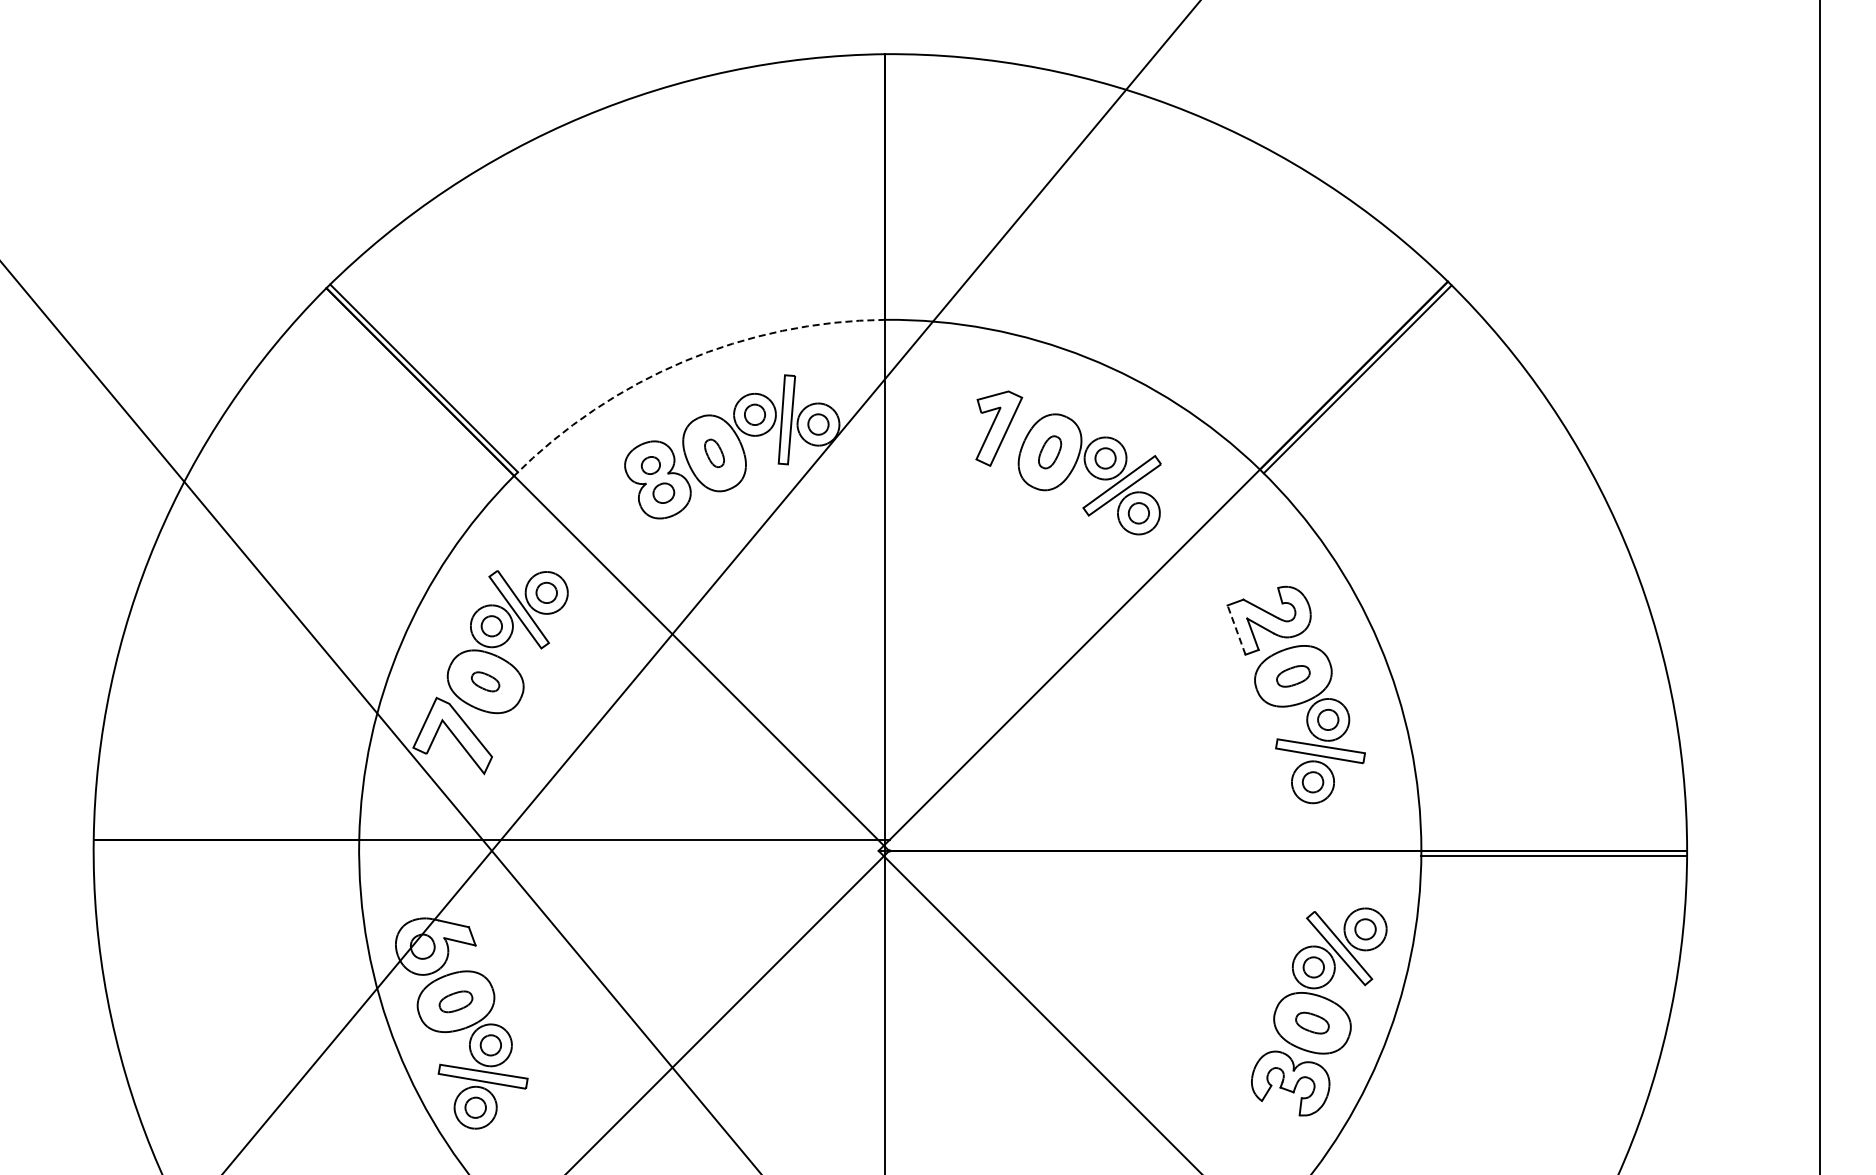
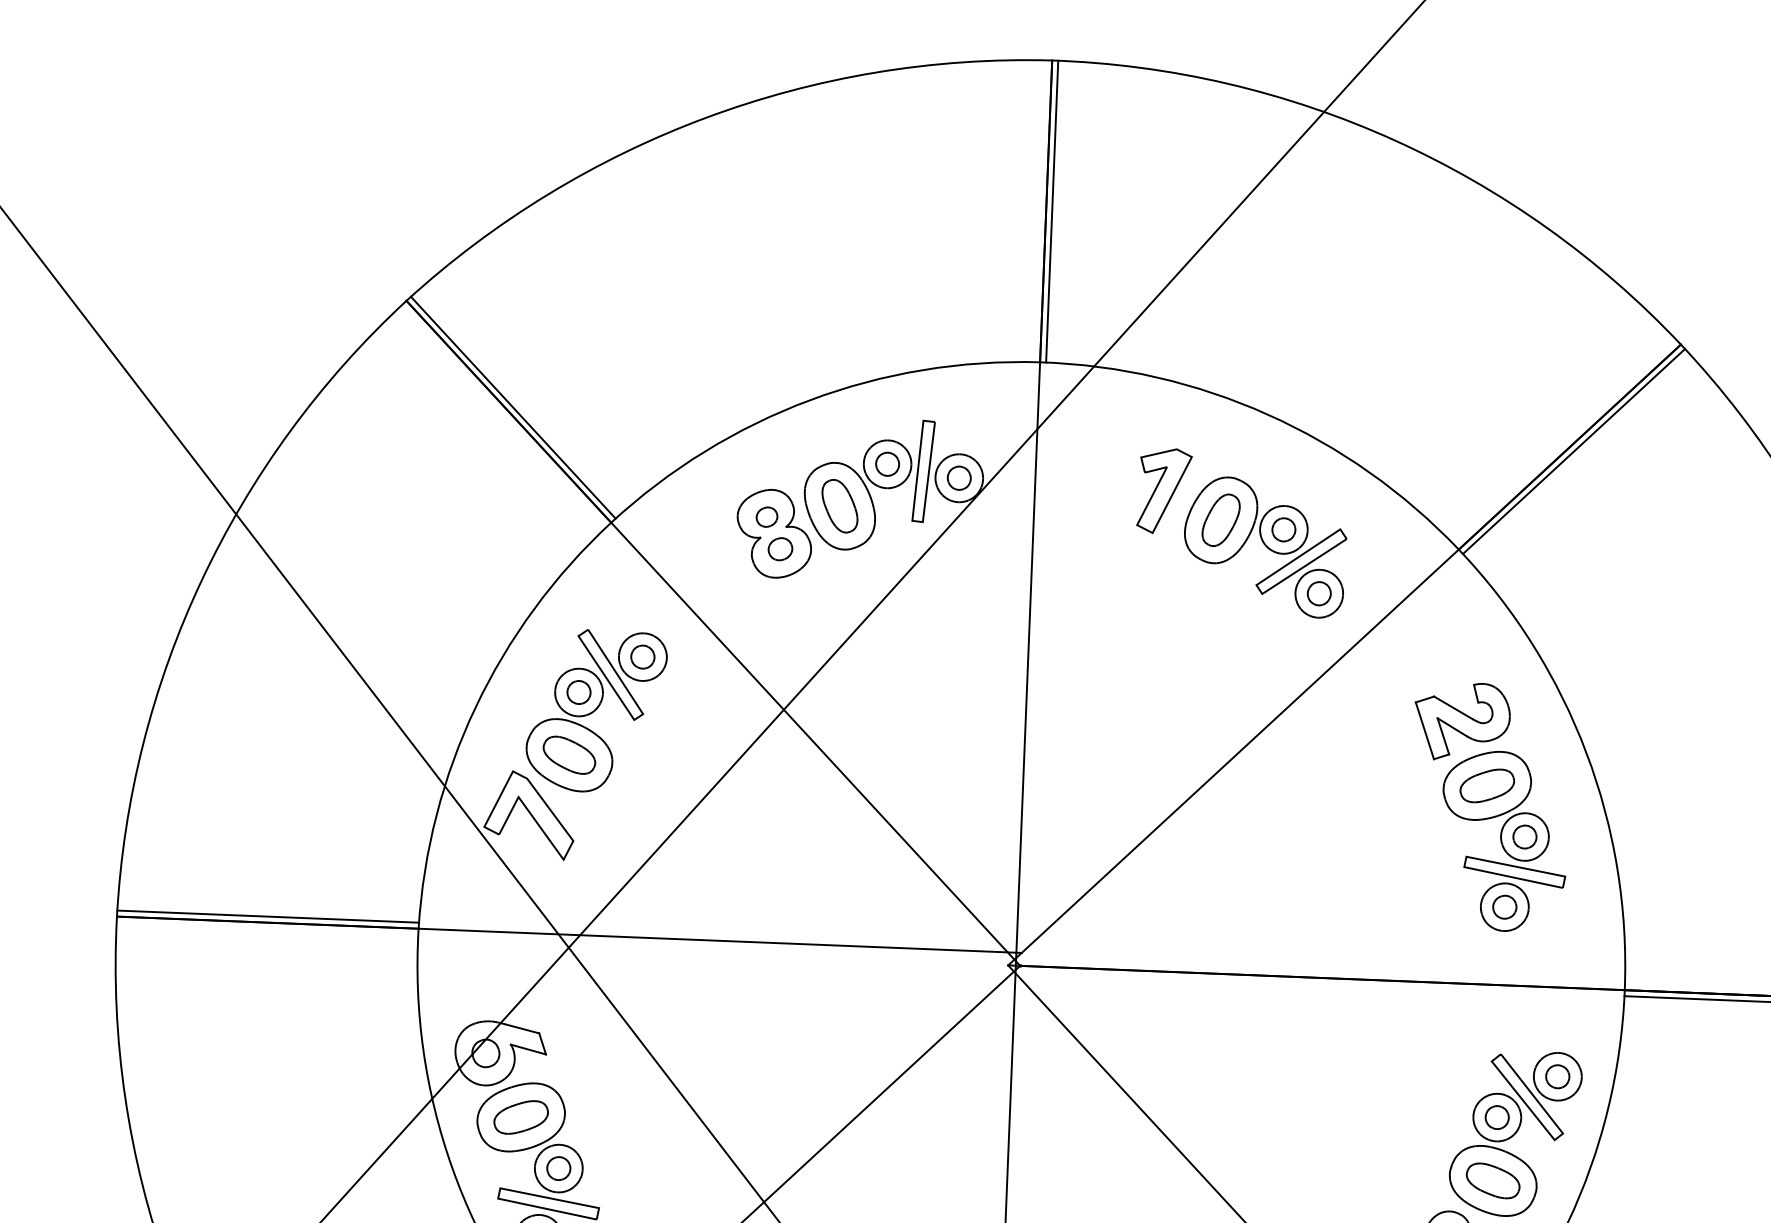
line: (890, 186) -> (1051, 211), added
arc: (684, 361) -> (809, 400), dashed -> solid
part: (1049, 452) -> (1220, 520), size x1.43
part: (714, 453) -> (839, 506), size x1.67
line: (1236, 629) -> (1424, 730), dashed -> solid
part: (1293, 676) -> (1487, 786), size x1.43
part: (485, 681) -> (569, 754), size x1.67
line: (226, 834) -> (268, 916), added
part: (455, 1001) -> (520, 1117), size x1.43
part: (1312, 1022) -> (1493, 1180), size x1.43

